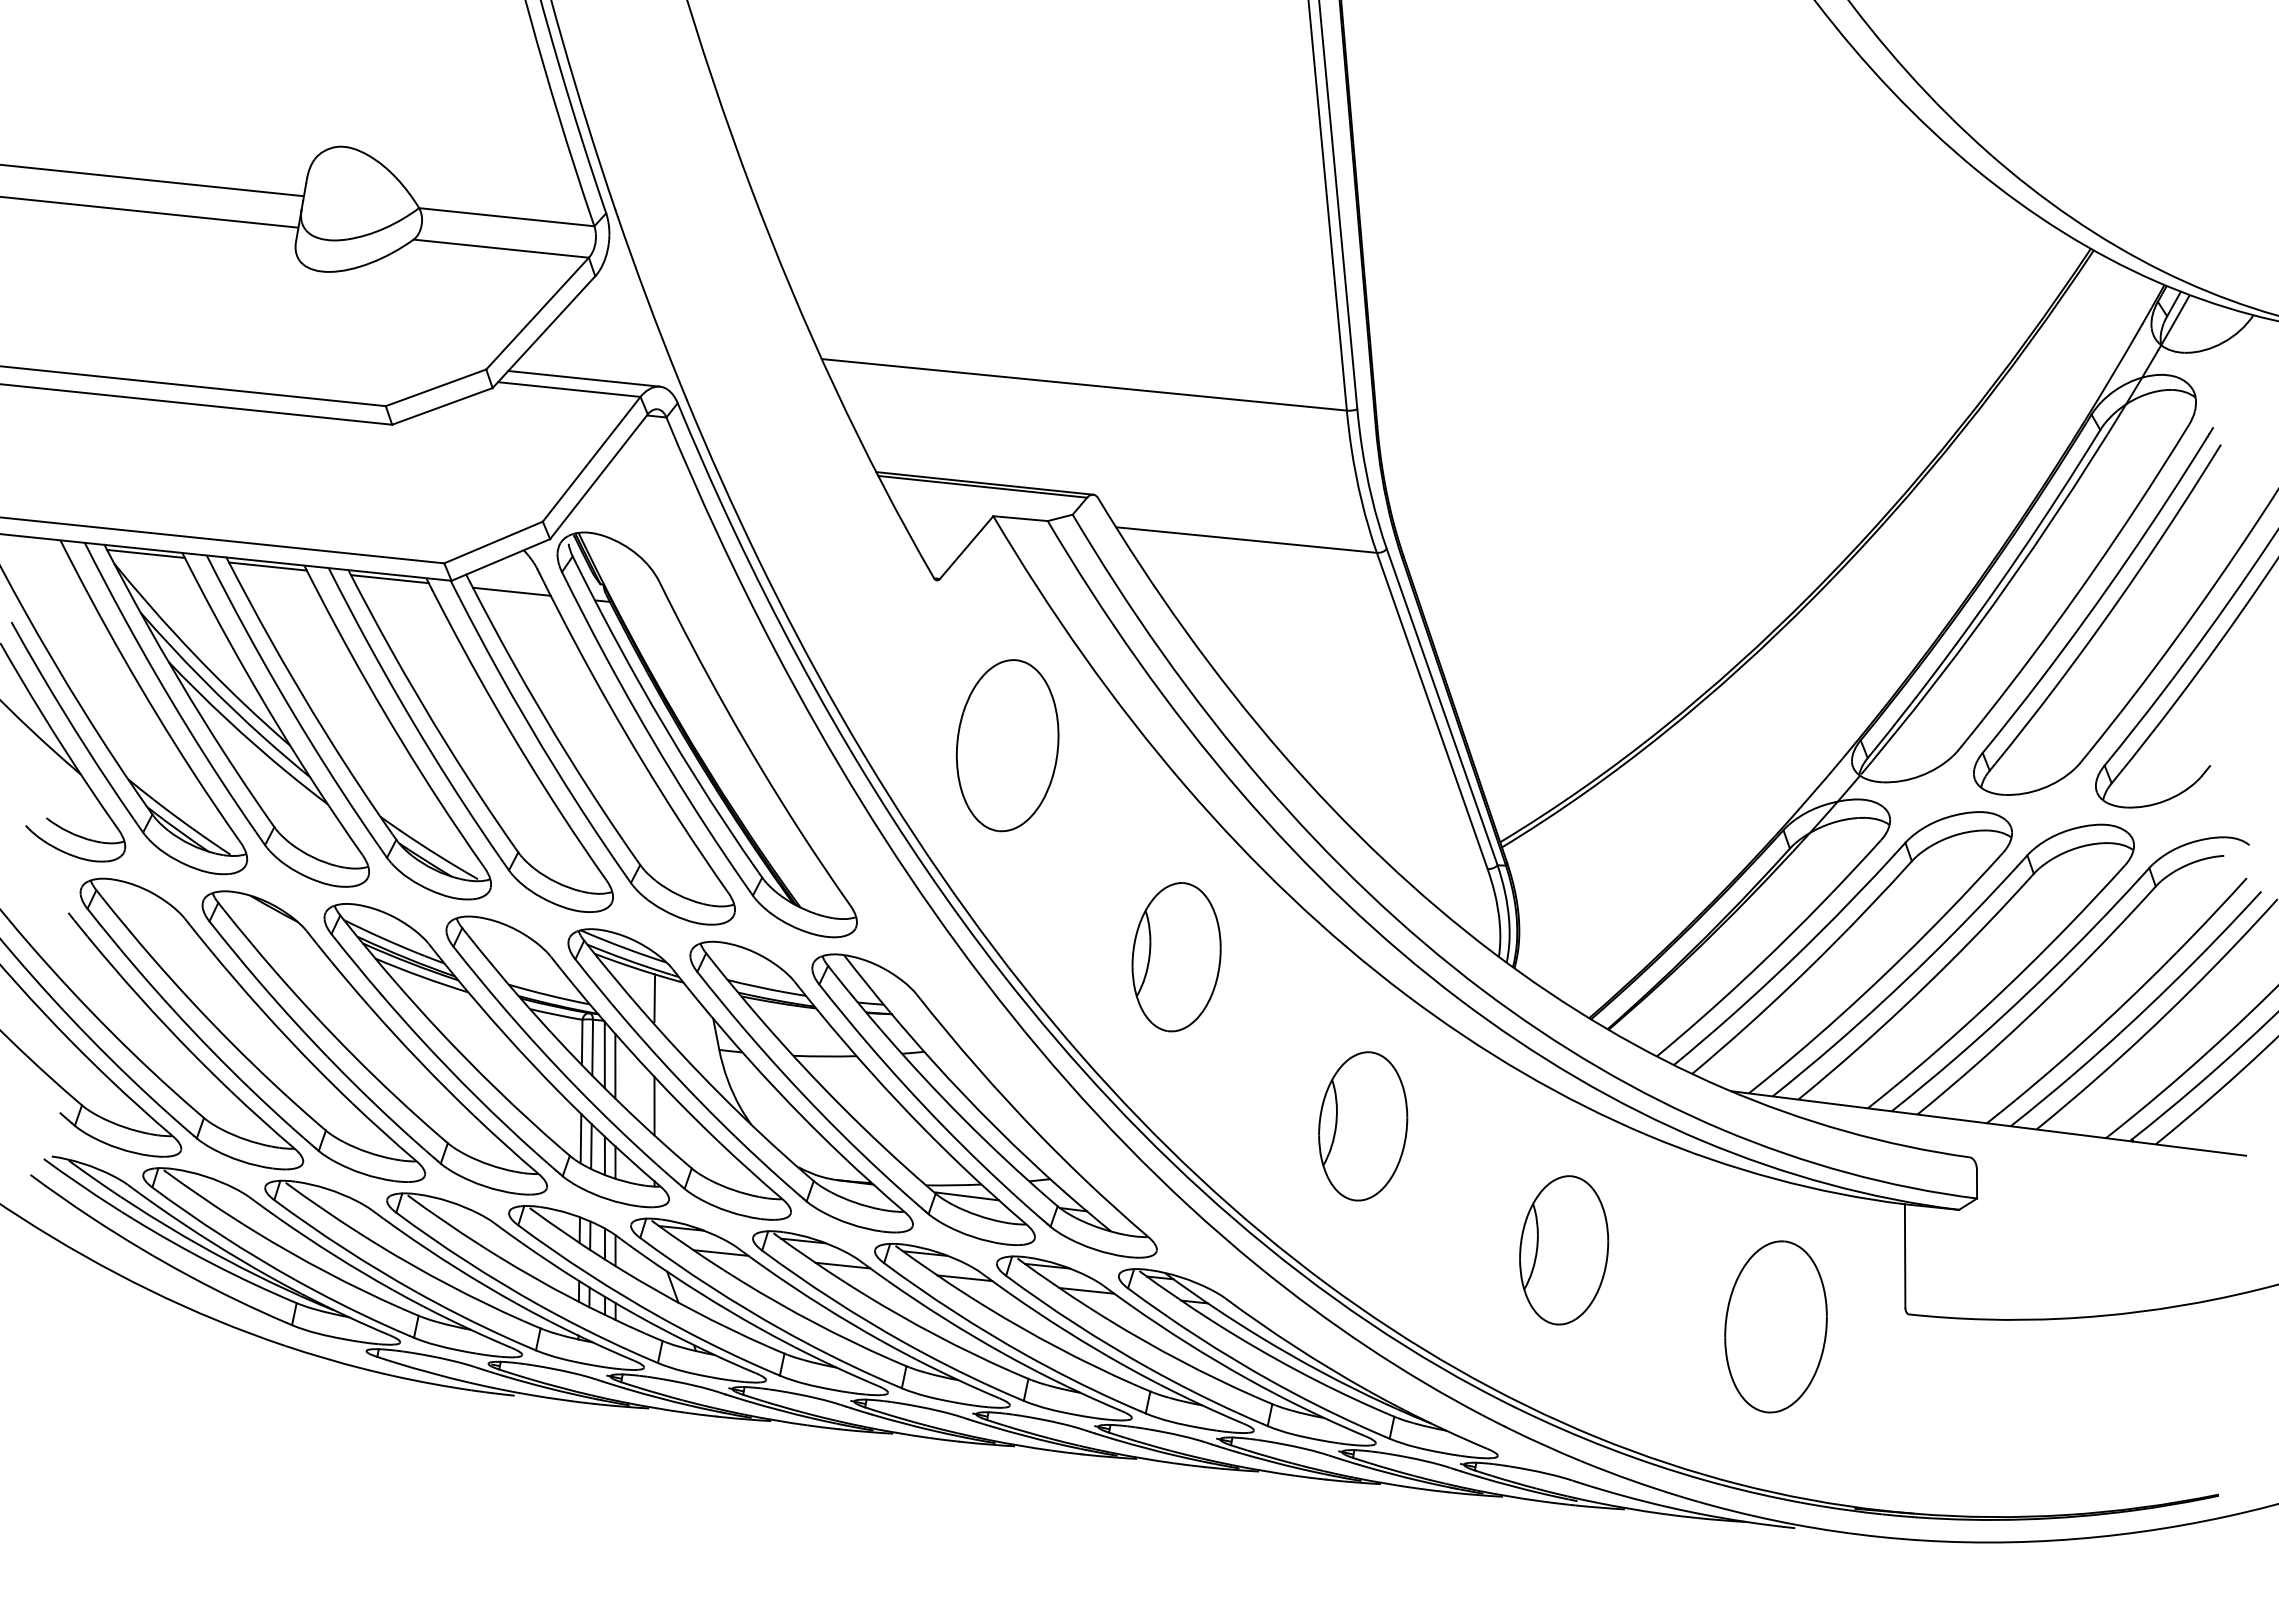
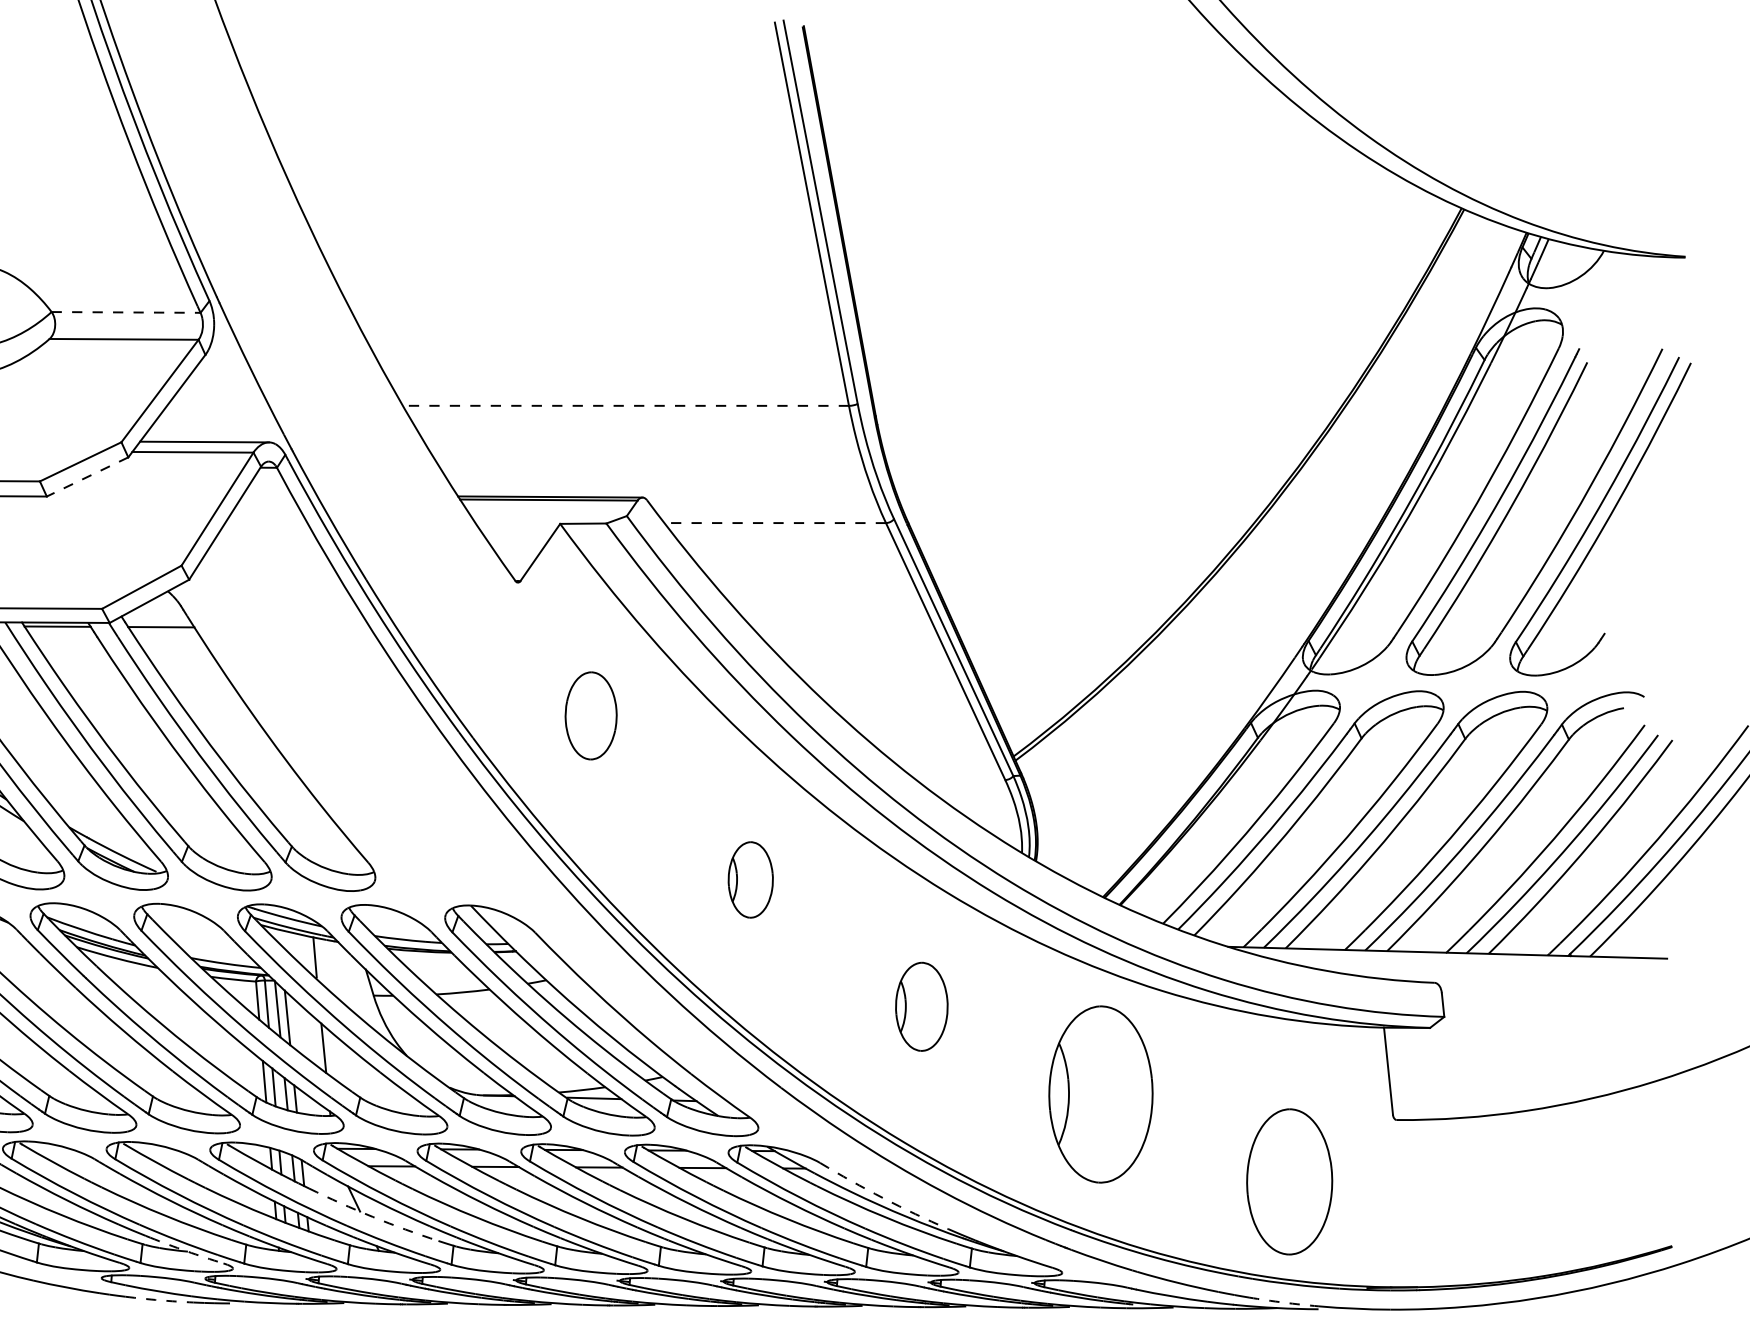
line: (507, 217) -> (126, 312), solid -> dashed
line: (1084, 384) -> (626, 405), solid -> dashed
line: (441, 406) -> (86, 477), solid -> dashed
line: (1245, 540) -> (774, 523), solid -> dashed
part: (706, 734) -> (336, 731), removed
part: (1007, 745) -> (591, 715), size x0.6
part: (1176, 957) -> (750, 880), size x0.6
part: (1363, 1126) -> (922, 1006), size x0.7
part: (1564, 1250) -> (1101, 1094), size x1.4
arc: (692, 1310) -> (372, 1217), solid -> dashed
part: (1775, 1326) -> (1289, 1181), moved
arc: (469, 1329) -> (186, 1251), solid -> dashed
arc: (1295, 1347) -> (883, 1198), solid -> dashed
arc: (432, 1383) -> (159, 1299), solid -> dashed
arc: (1755, 1516) -> (1284, 1302), solid -> dashed

